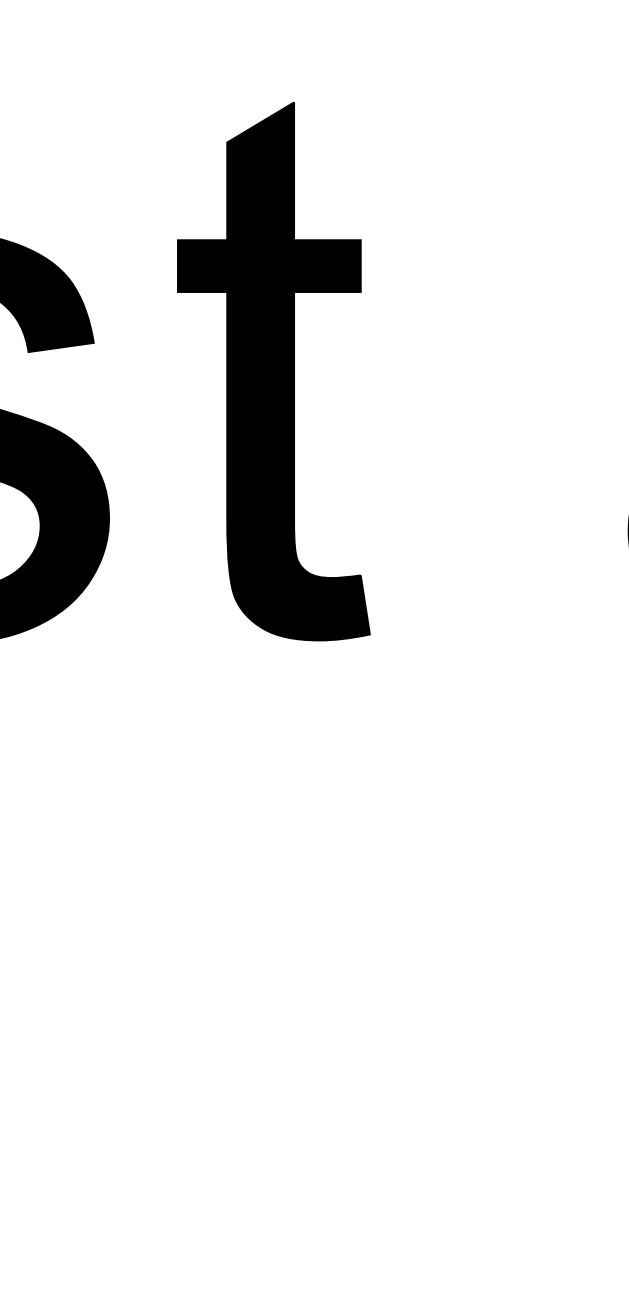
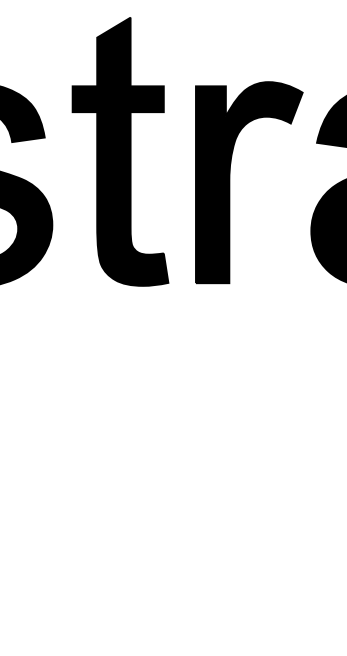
part: (273, 370) -> (120, 151), moved
part: (466, 433) -> (230, 182), added

